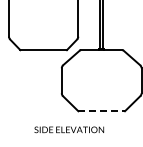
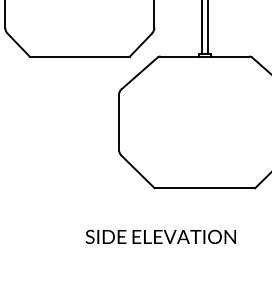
line: (102, 111) -> (206, 188), dashed -> solid
text: (68, 129) -> (159, 236), moved

